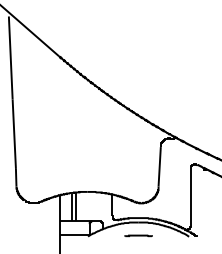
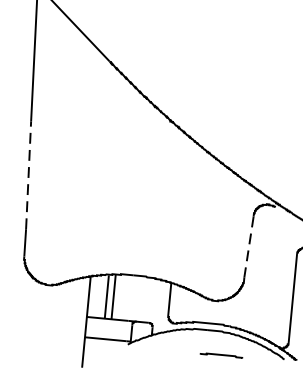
line: (14, 134) -> (28, 175), solid -> dashed
line: (159, 166) -> (248, 246), solid -> dashed
line: (138, 235) -> (221, 354), moved

